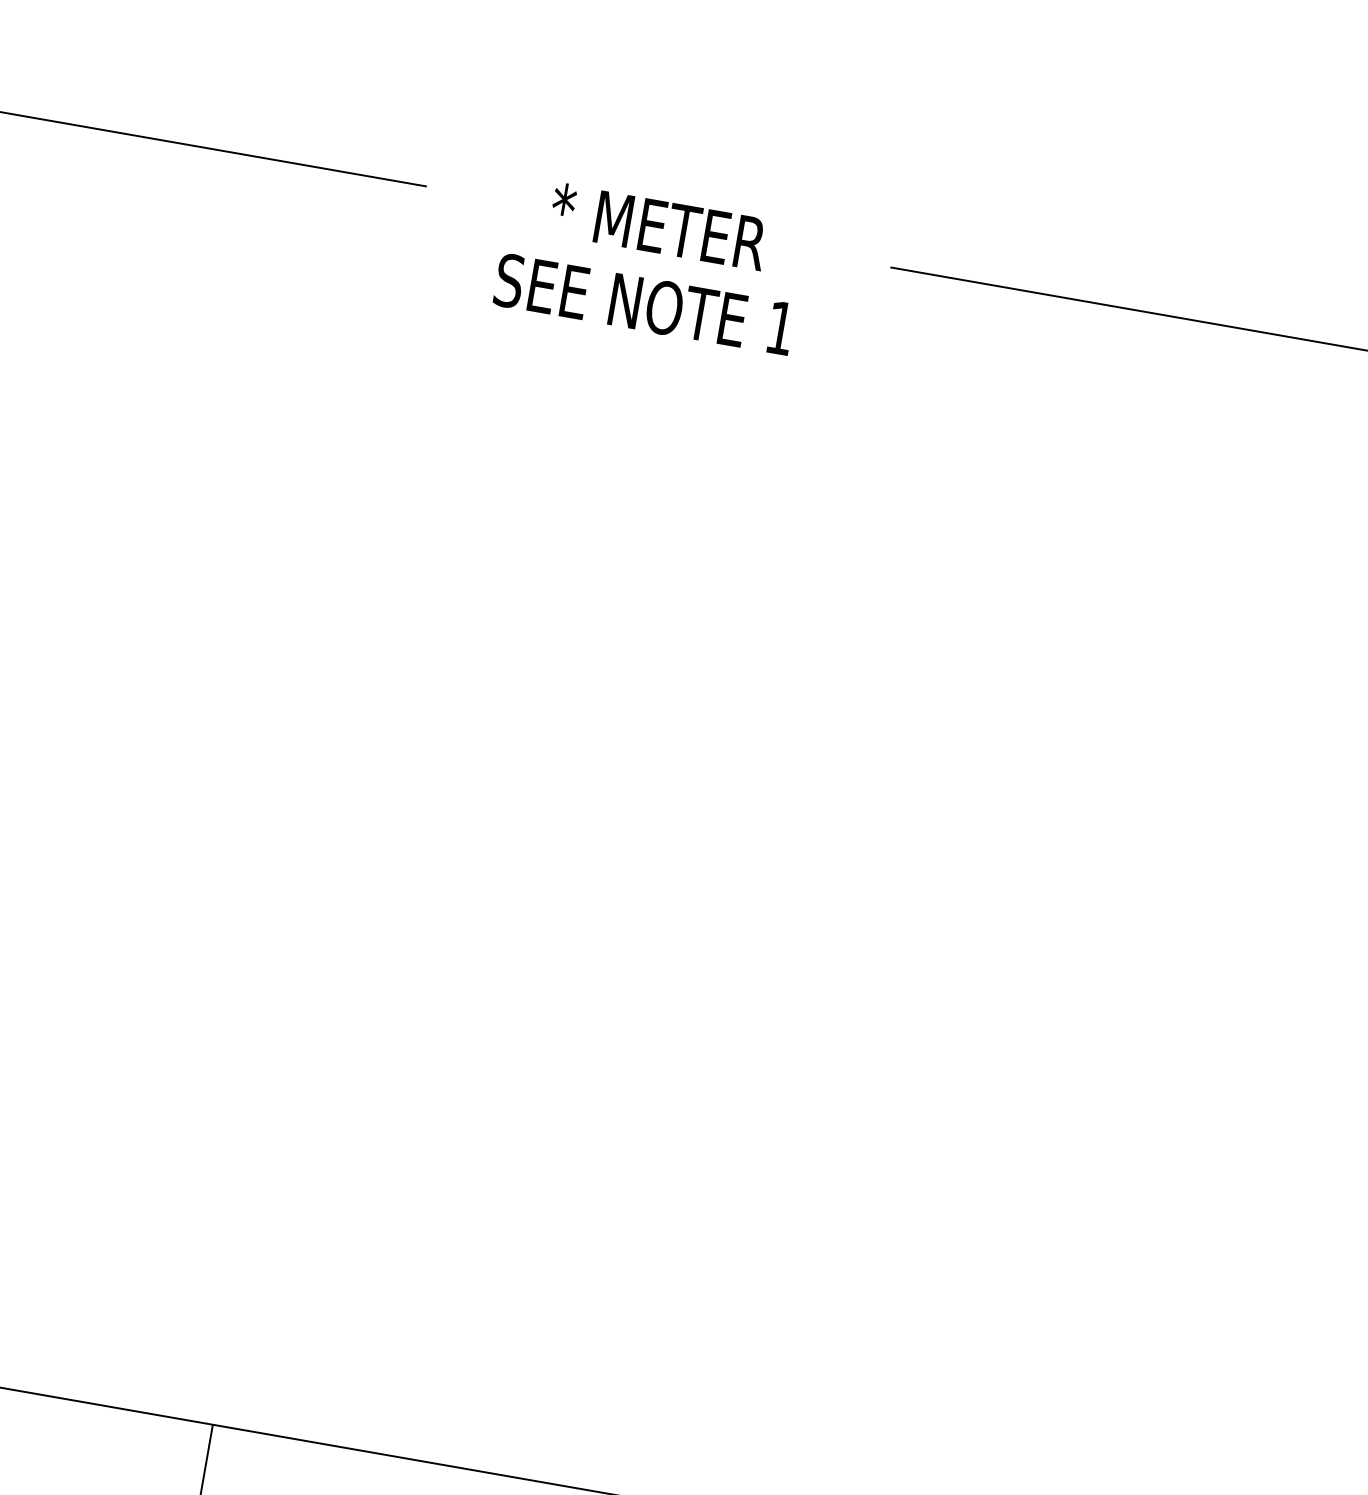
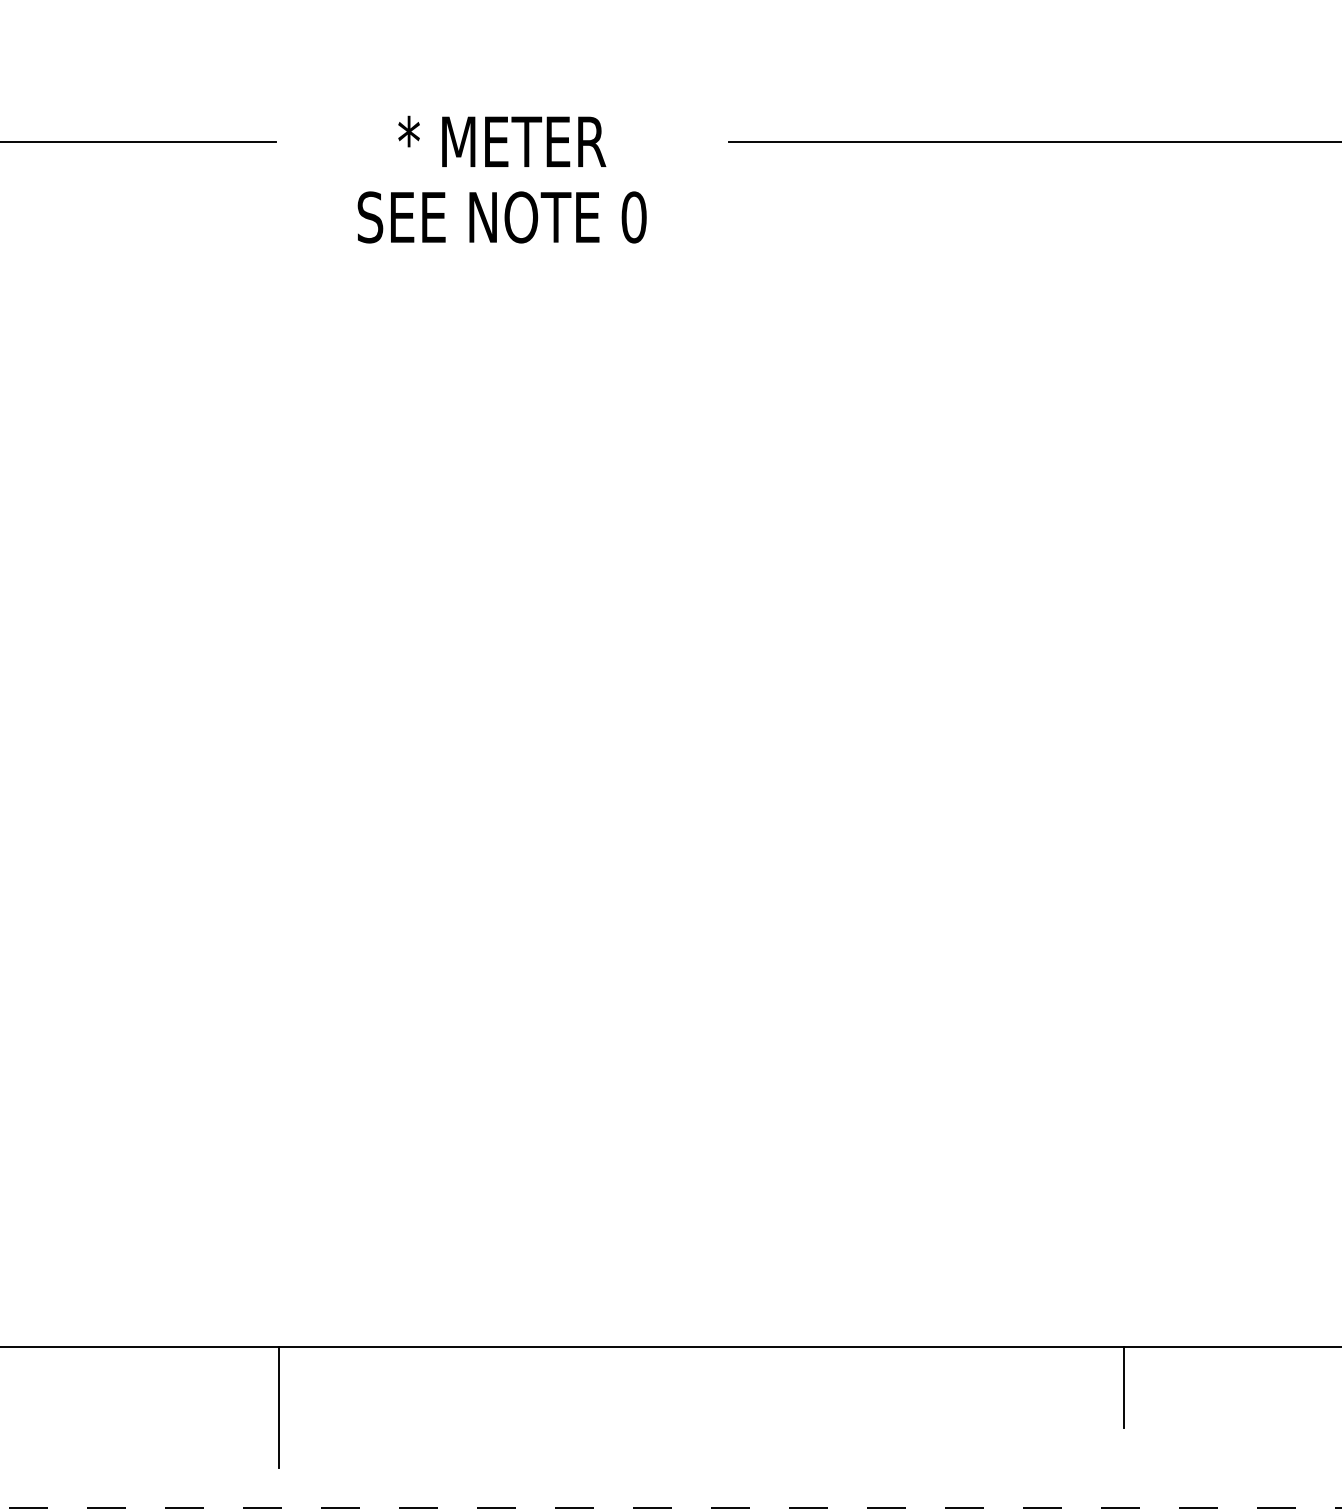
text: (779, 328) -> (633, 217), 1 -> 0

